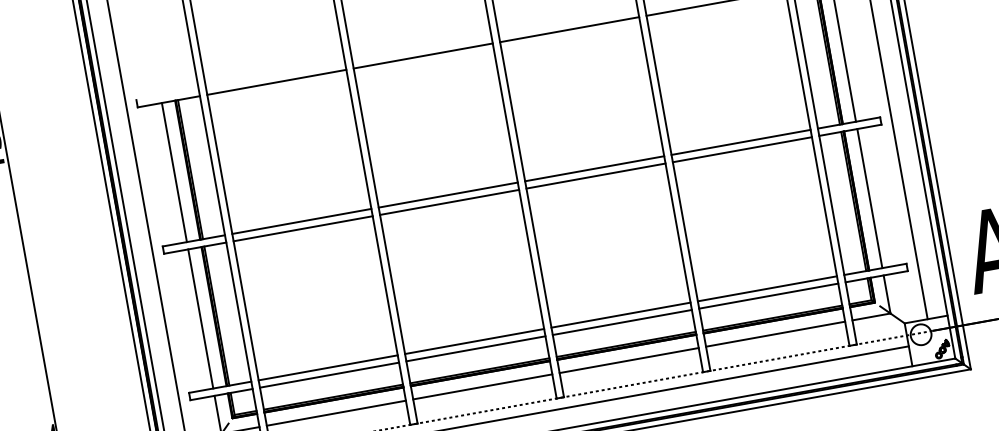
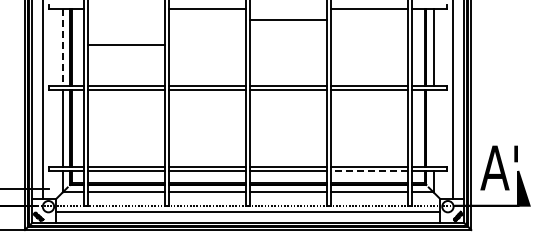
line: (569, 28) -> (288, 19), moved
line: (276, 81) -> (126, 44), moved
line: (173, 172) -> (62, 47), solid -> dashed
line: (869, 198) -> (433, 128), removed
line: (768, 296) -> (369, 171), solid -> dashed

